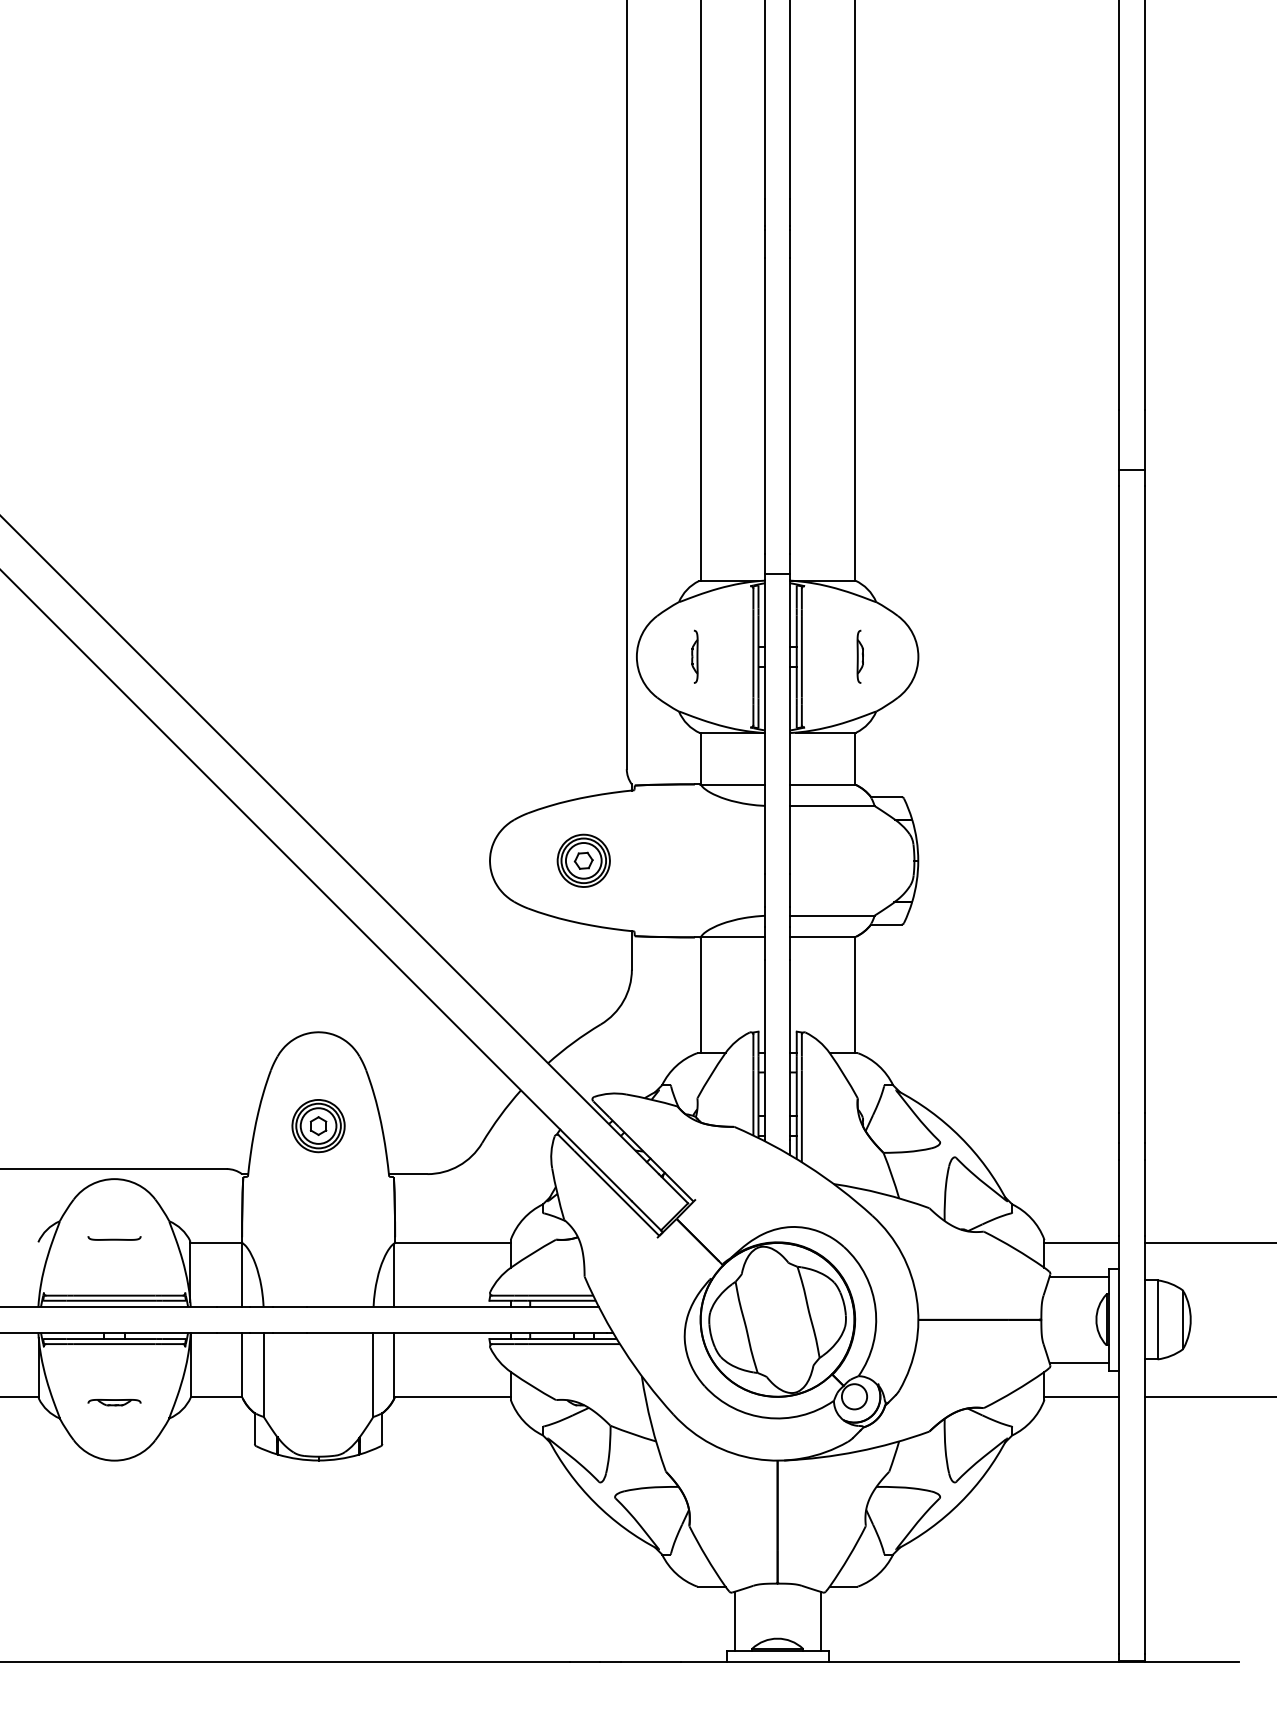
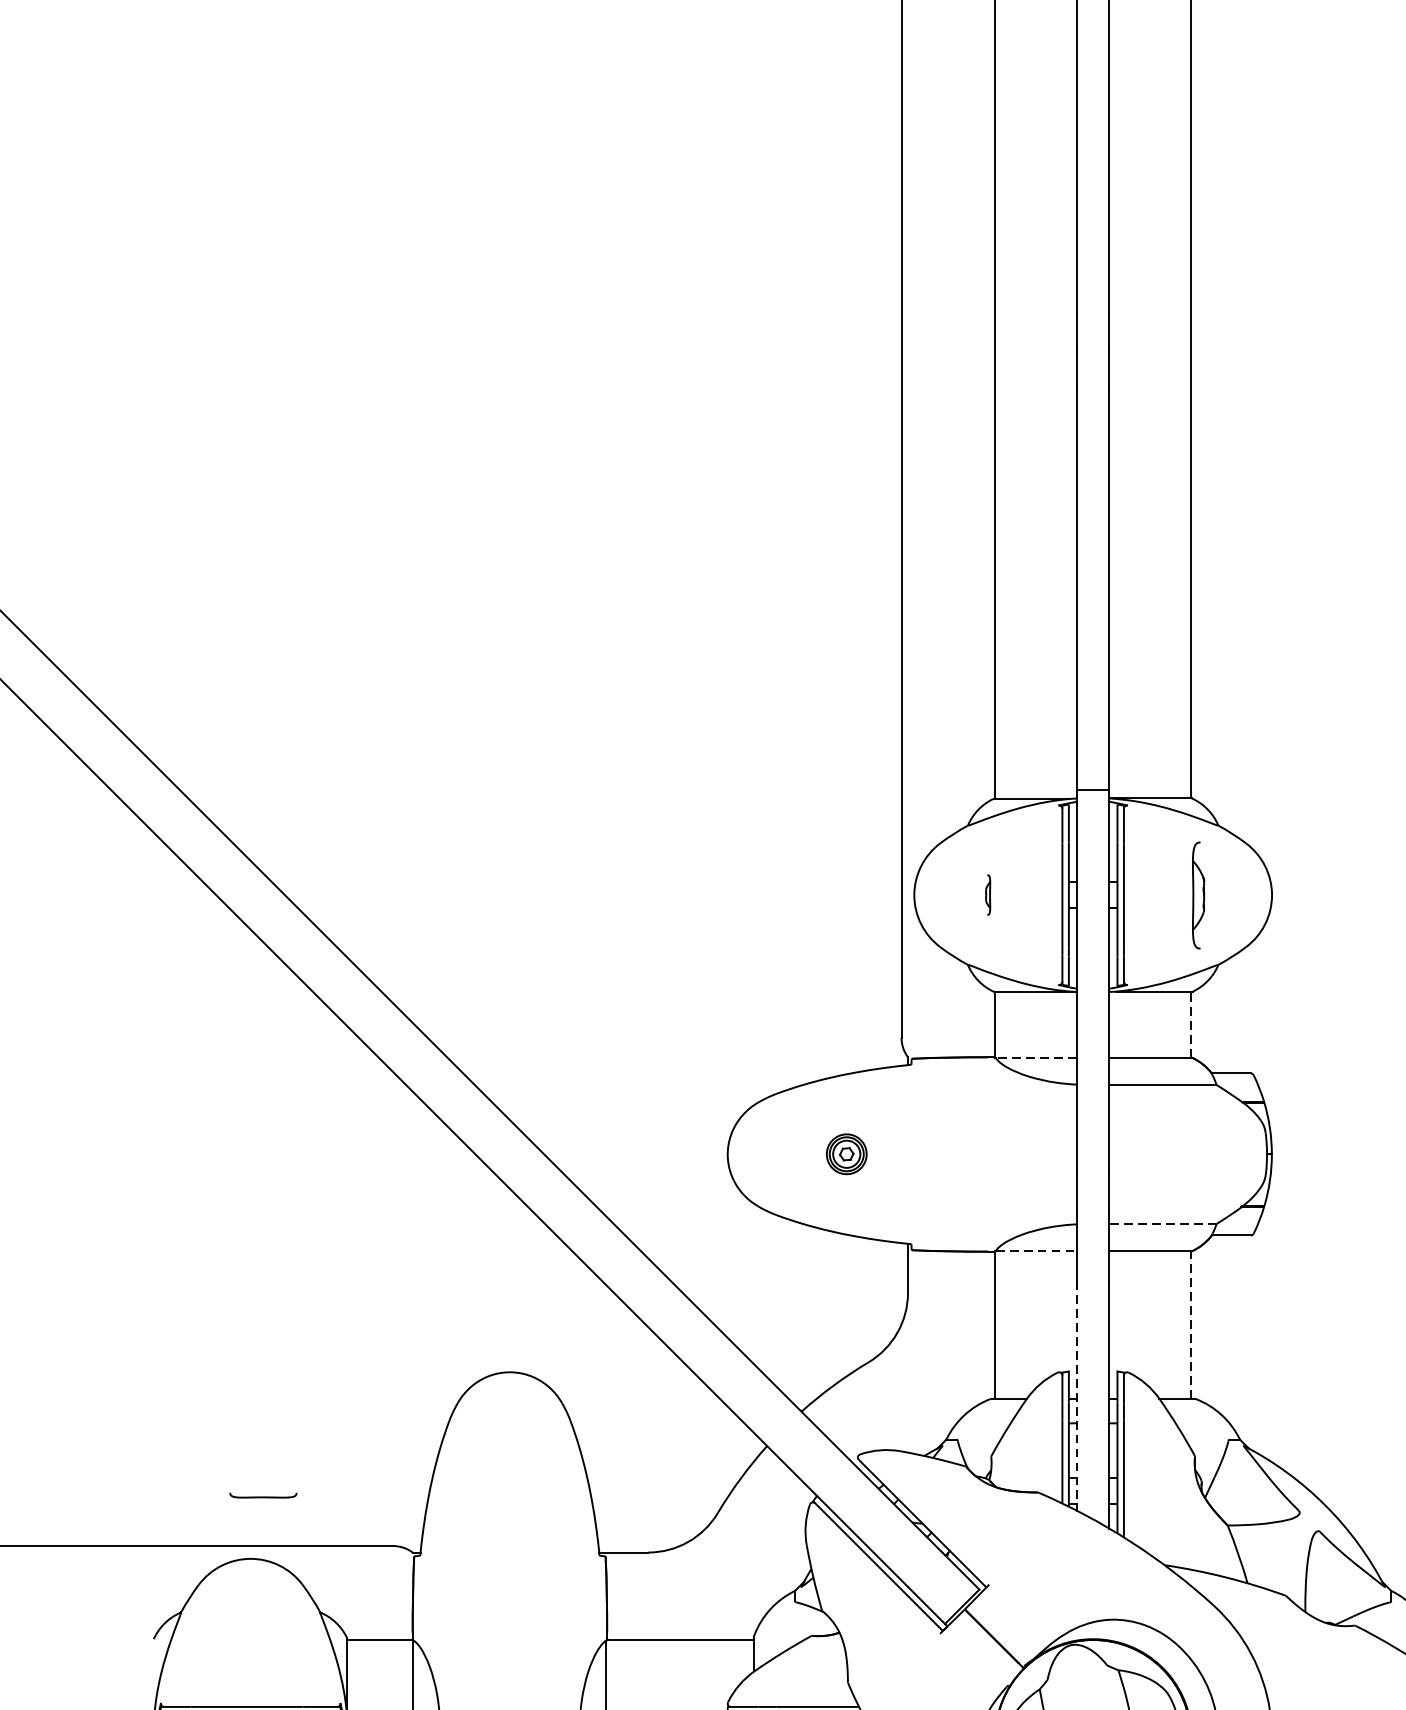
part: (694, 656) -> (987, 894), size x0.6
part: (859, 656) -> (1197, 894), size x1.6
line: (854, 758) -> (1190, 1024), solid -> dashed
line: (733, 785) -> (1037, 1058), solid -> dashed
part: (583, 860) -> (846, 1154), size x0.6
line: (832, 915) -> (1162, 1223), solid -> dashed
line: (733, 937) -> (1037, 1251), solid -> dashed
line: (854, 994) -> (1190, 1324), solid -> dashed
line: (764, 1050) -> (1076, 1395), solid -> dashed
part: (318, 1126) -> (509, 1492), removed
curve: (114, 1238) -> (263, 1495), moved

